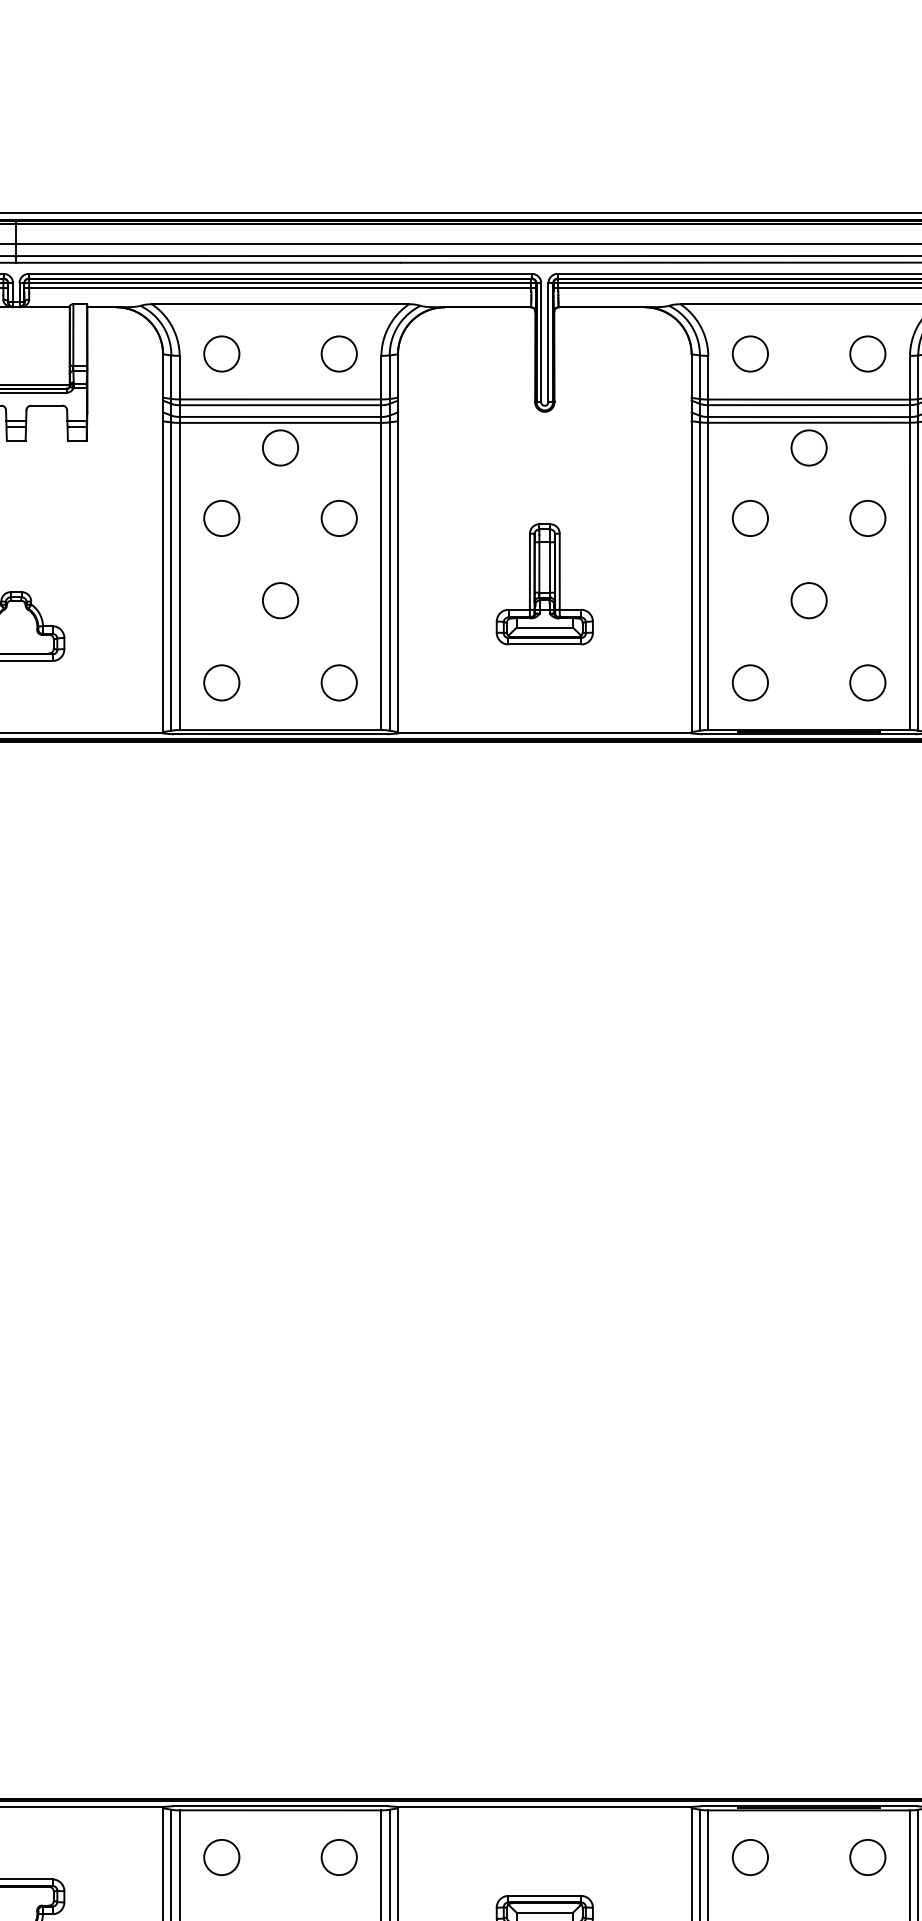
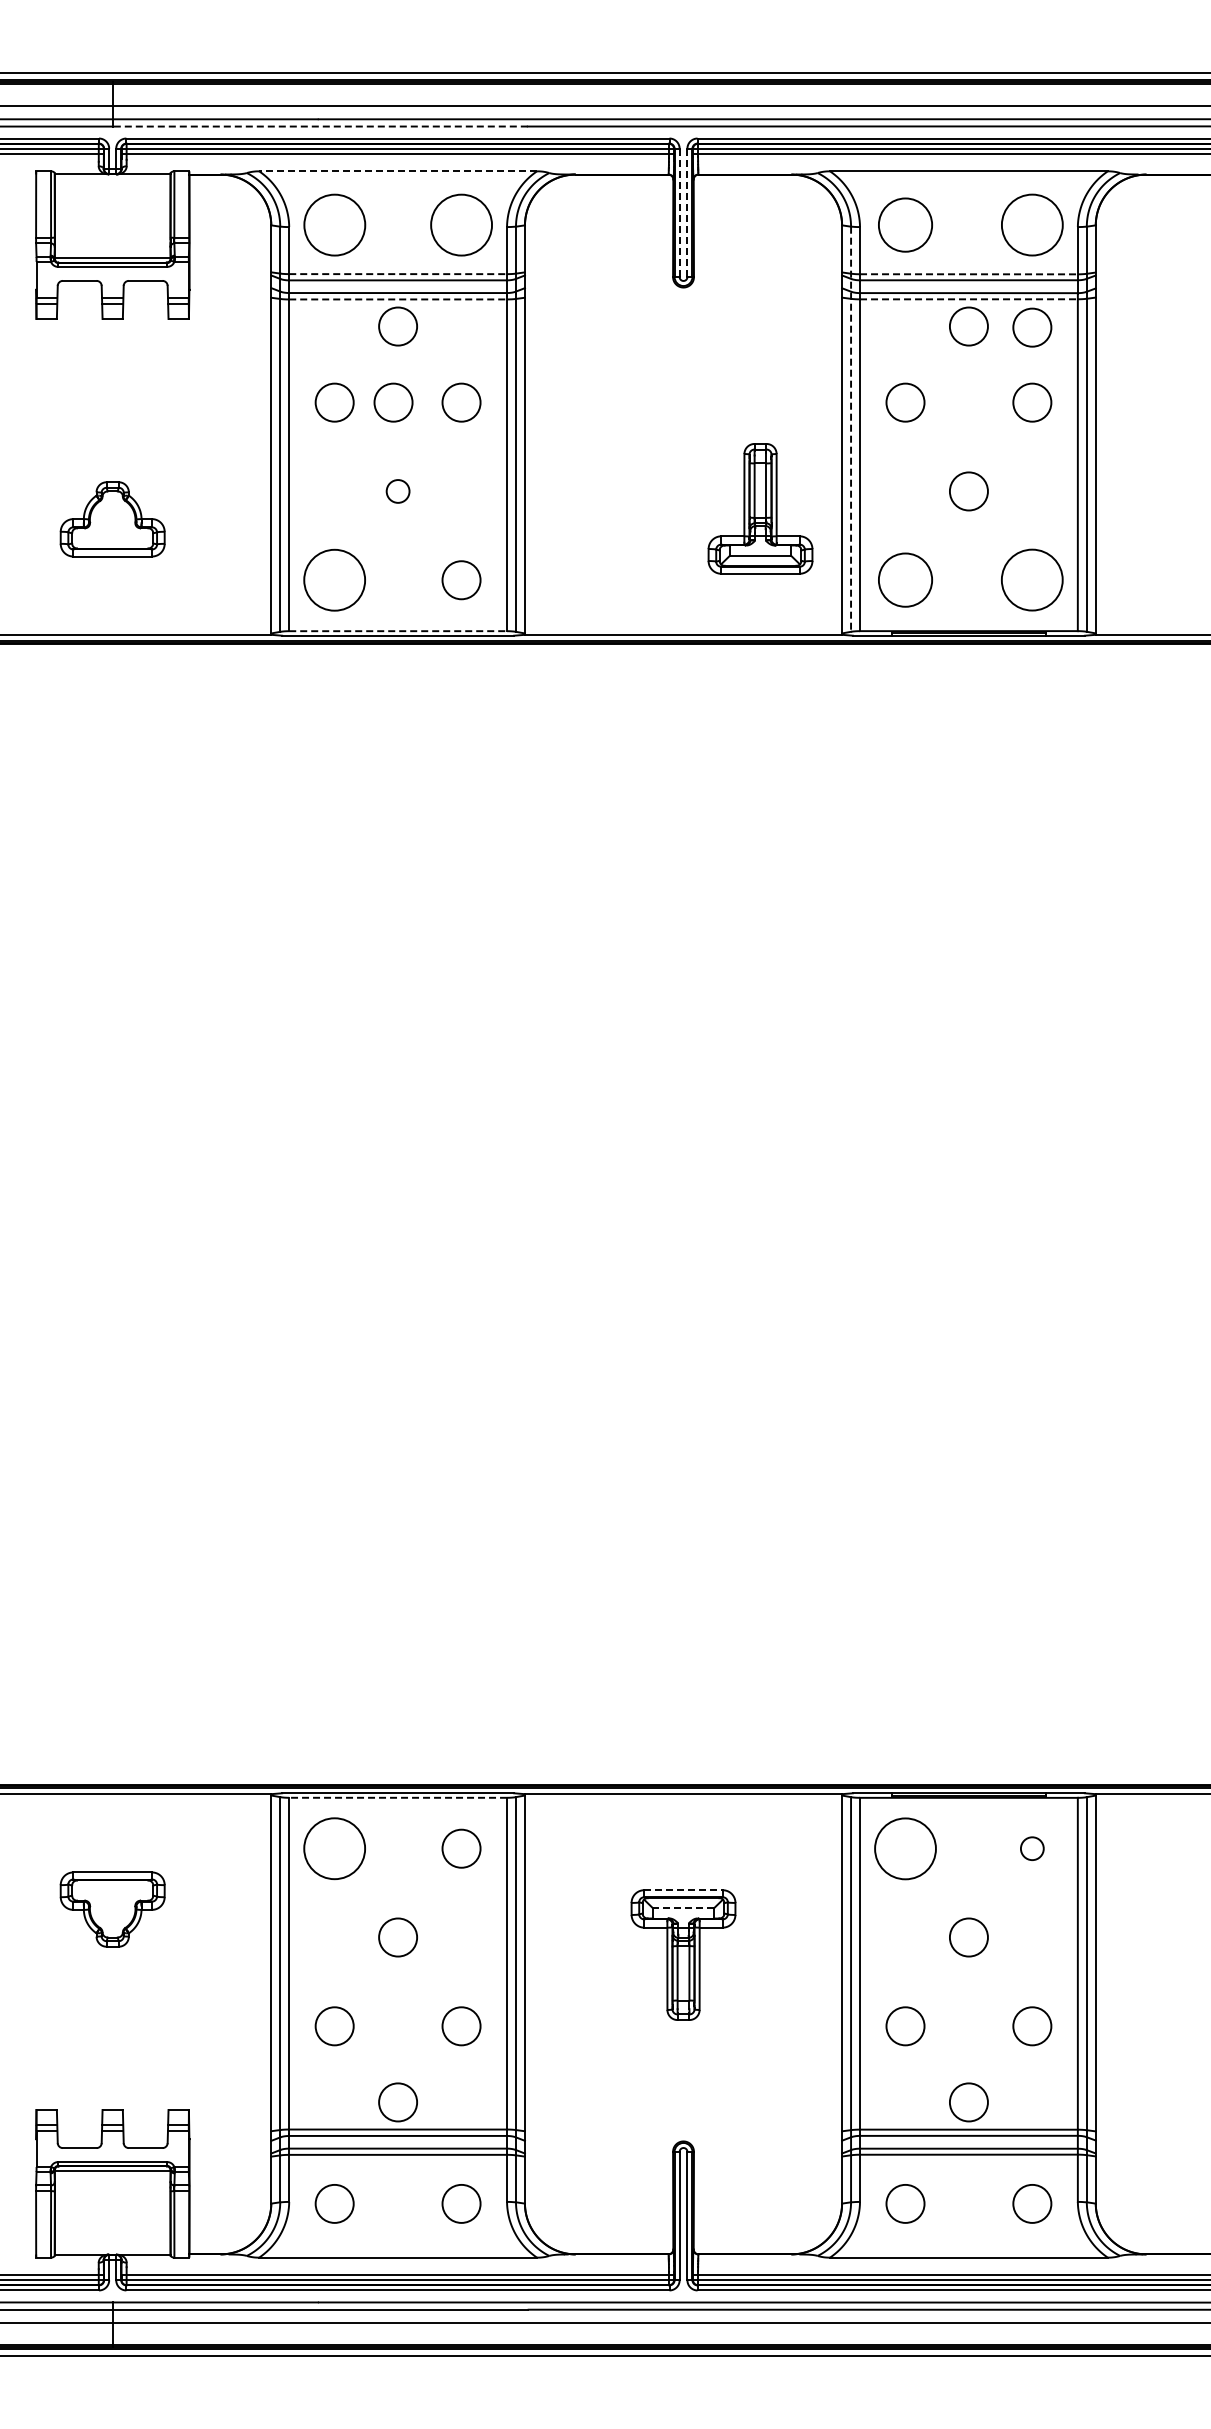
line: (208, 262) -> (320, 126), solid -> dashed
line: (280, 304) -> (398, 171), solid -> dashed
line: (548, 342) -> (687, 212), solid -> dashed
line: (541, 343) -> (679, 213), solid -> dashed
circle: (221, 353) -> (334, 224), size x1.6
circle: (339, 353) -> (461, 224), size x1.6
circle: (750, 353) -> (905, 224), size x1.4
circle: (867, 354) -> (1032, 225), size x1.6
line: (280, 399) -> (398, 274), solid -> dashed
line: (808, 399) -> (968, 274), solid -> dashed
line: (280, 422) -> (398, 299), solid -> dashed
line: (808, 422) -> (968, 299), solid -> dashed
circle: (867, 448) -> (1032, 327), added
circle: (276, 518) -> (393, 402), added
line: (700, 543) -> (851, 429), solid -> dashed
part: (544, 584) -> (760, 508), moved
circle: (280, 600) -> (398, 491), size x0.6
circle: (221, 683) -> (334, 580), size x1.6
circle: (750, 683) -> (905, 580), size x1.4
circle: (867, 683) -> (1032, 580), size x1.6
line: (280, 730) -> (398, 631), solid -> dashed
line: (280, 1810) -> (398, 1797), solid -> dashed
circle: (221, 1857) -> (334, 1848), size x1.6
circle: (750, 1857) -> (905, 1848), size x1.6
circle: (867, 1857) -> (1032, 1848), size x0.6
line: (545, 1896) -> (684, 1890), solid -> dashed
line: (544, 1912) -> (683, 1908), solid -> dashed

